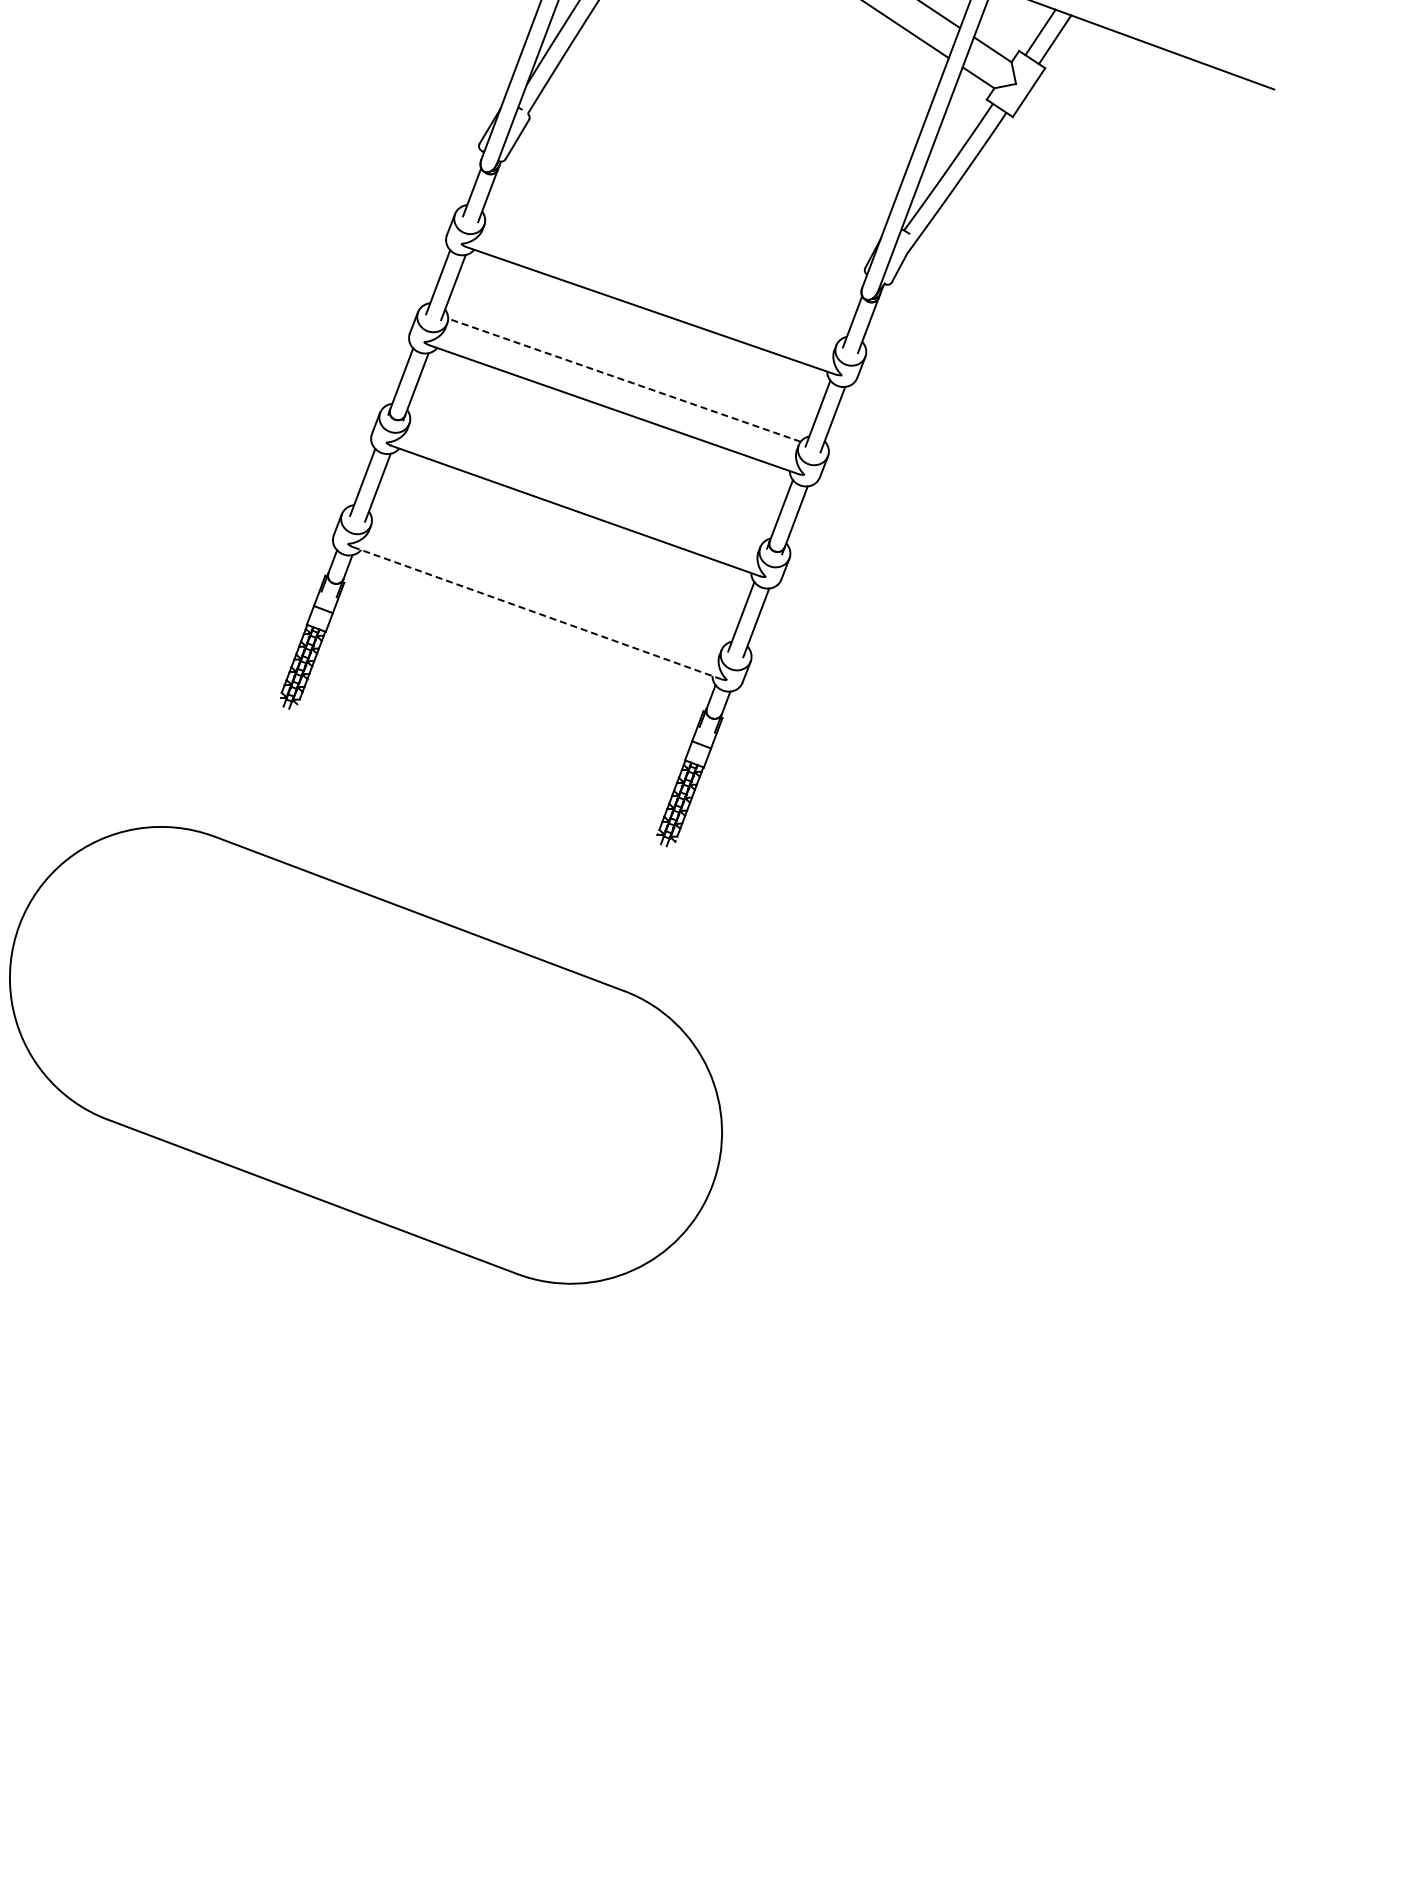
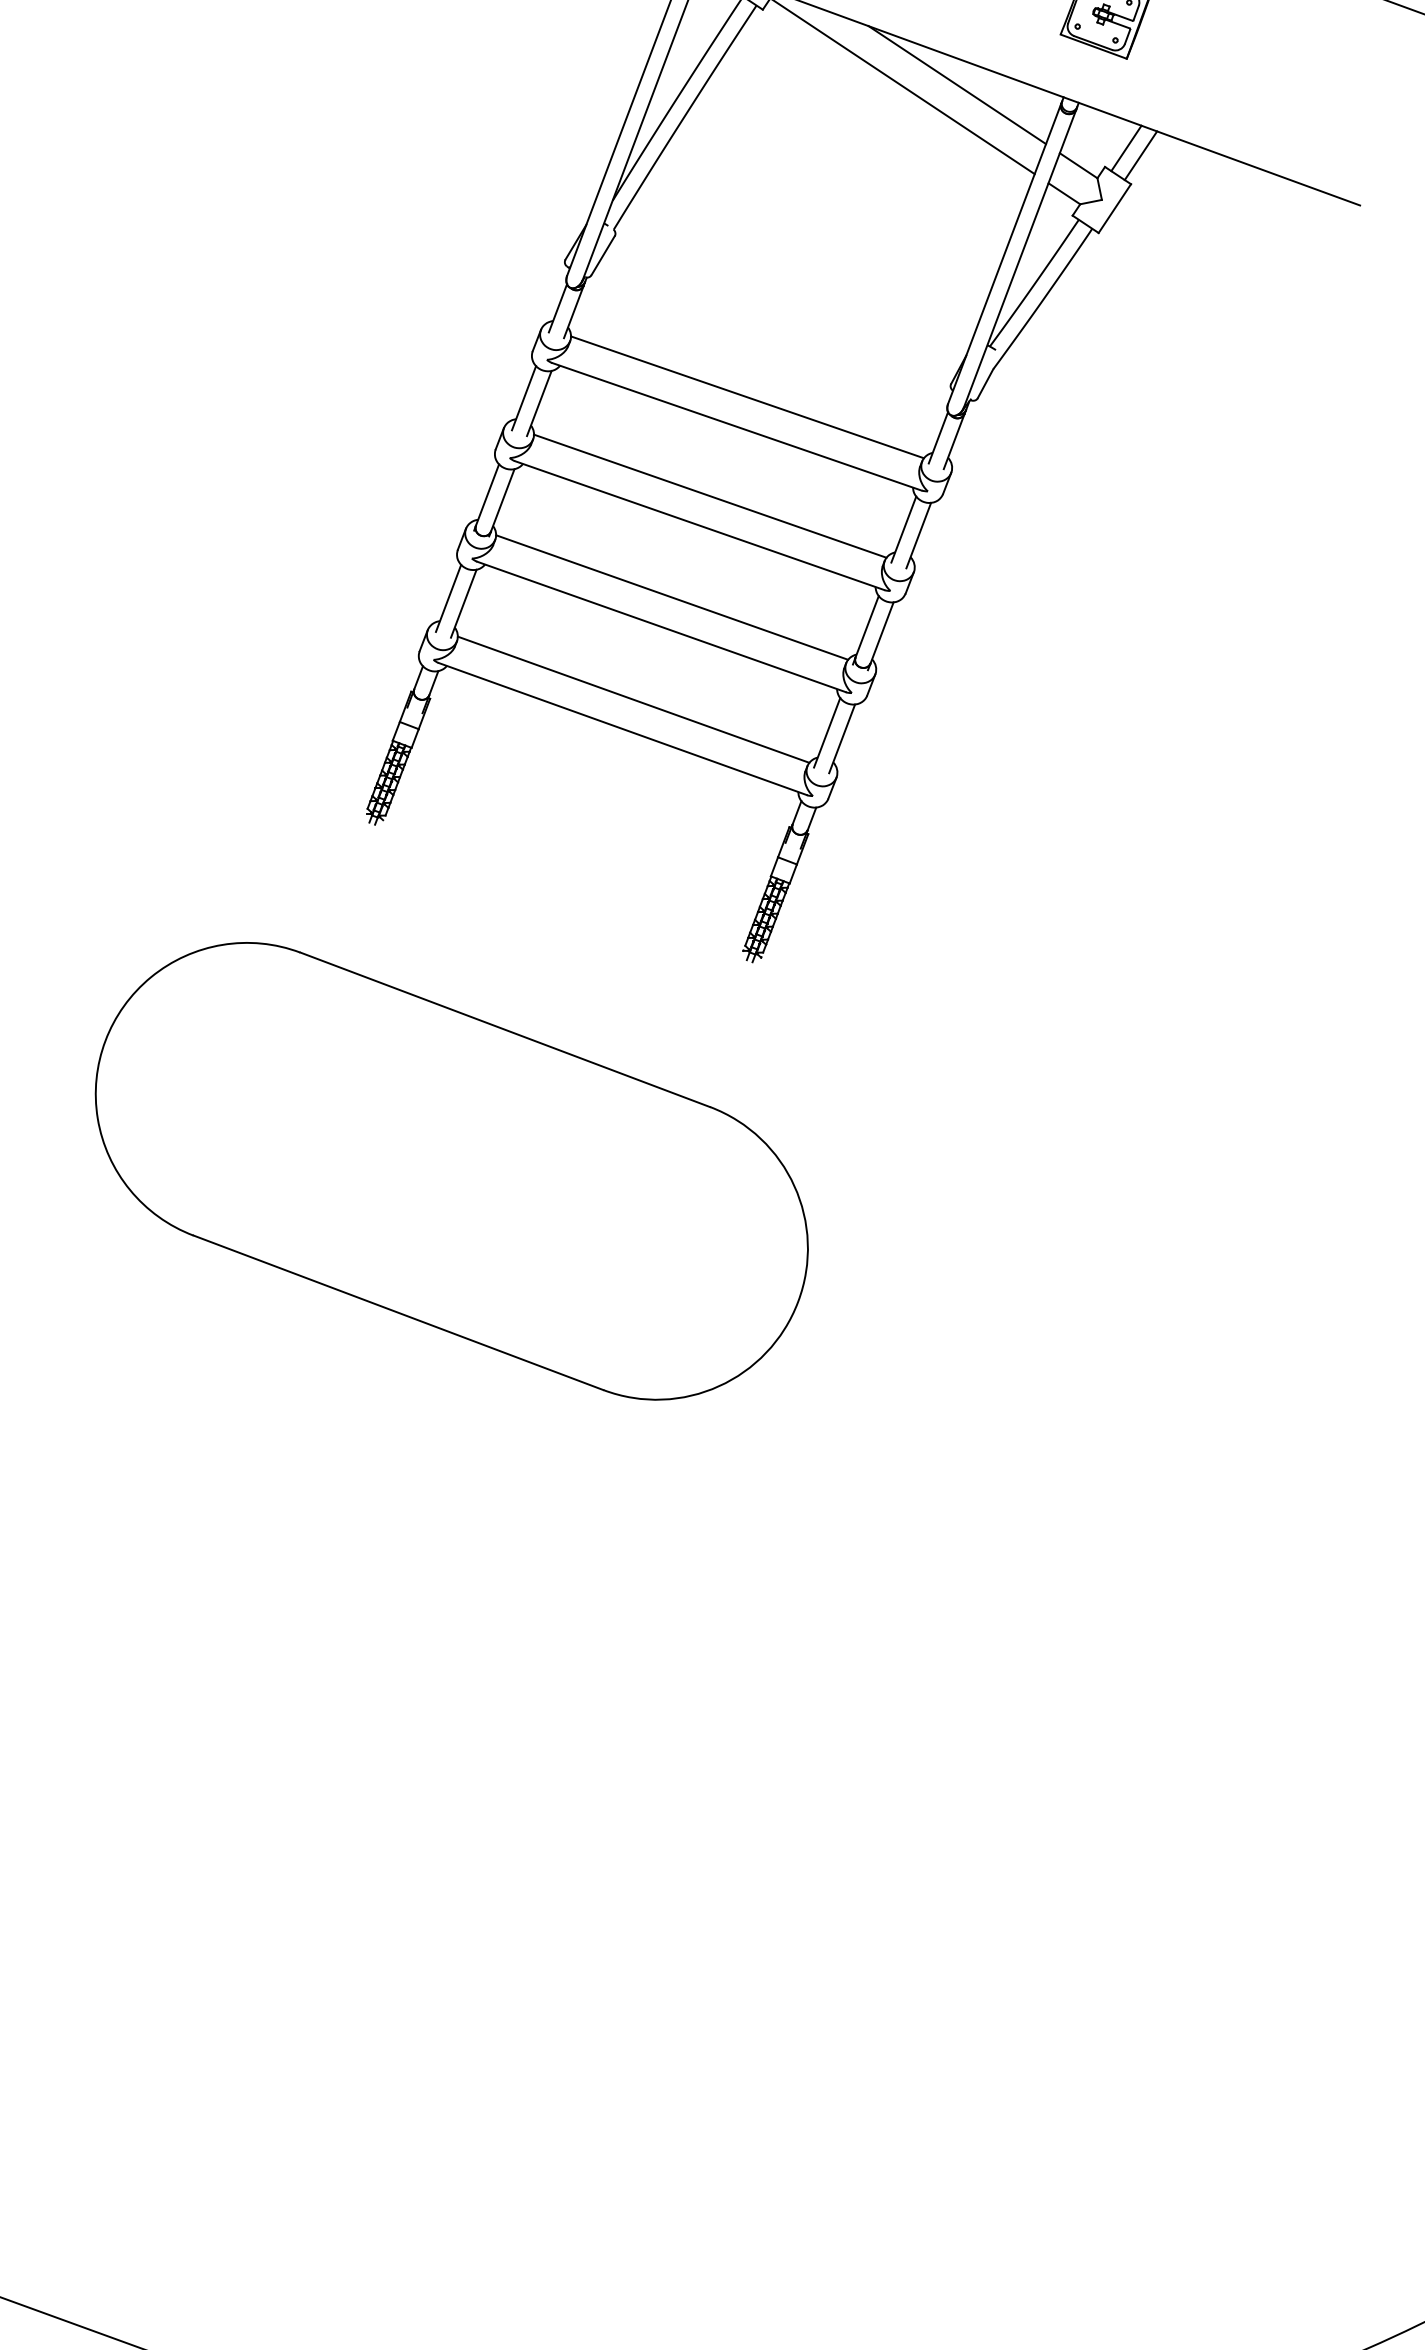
line: (661, 281) -> (747, 397), added
line: (624, 380) -> (710, 496), dashed -> solid
line: (586, 481) -> (672, 597), added
line: (547, 583) -> (633, 699), added
line: (536, 613) -> (622, 729), dashed -> solid

